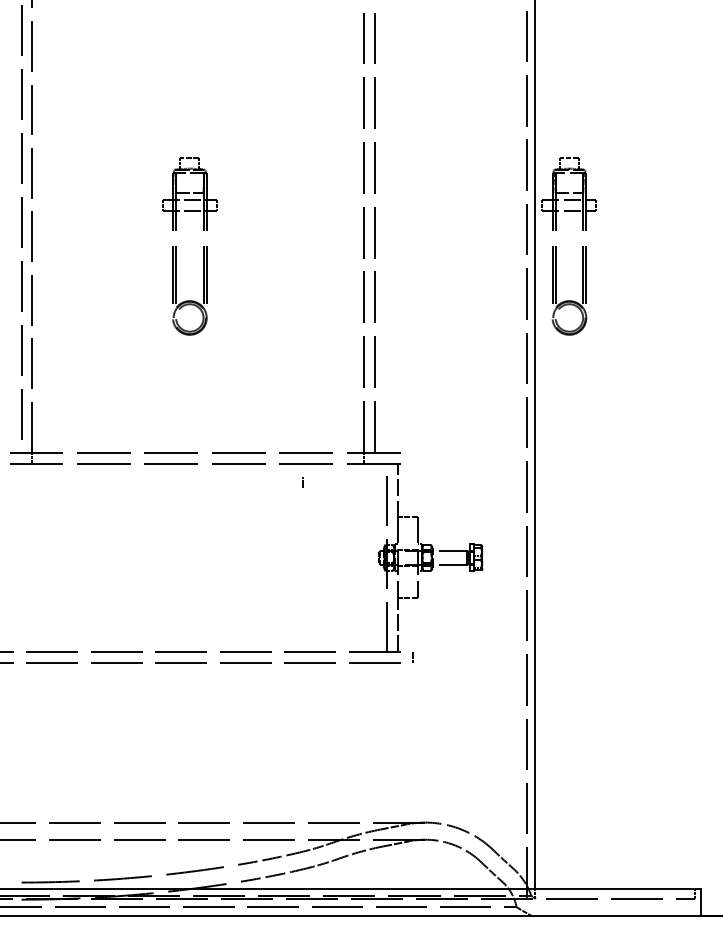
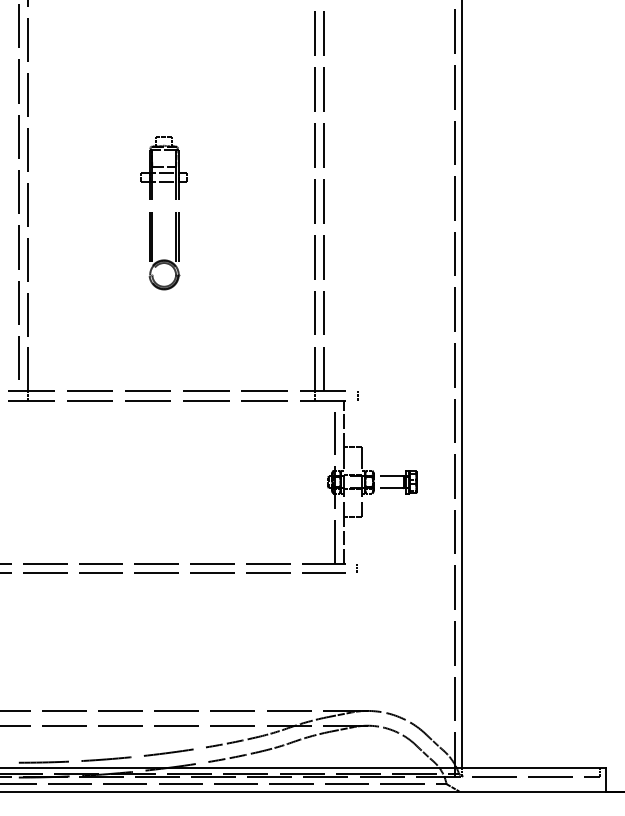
part: (555, 246) -> (480, 213), removed
line: (302, 481) -> (357, 395), moved

